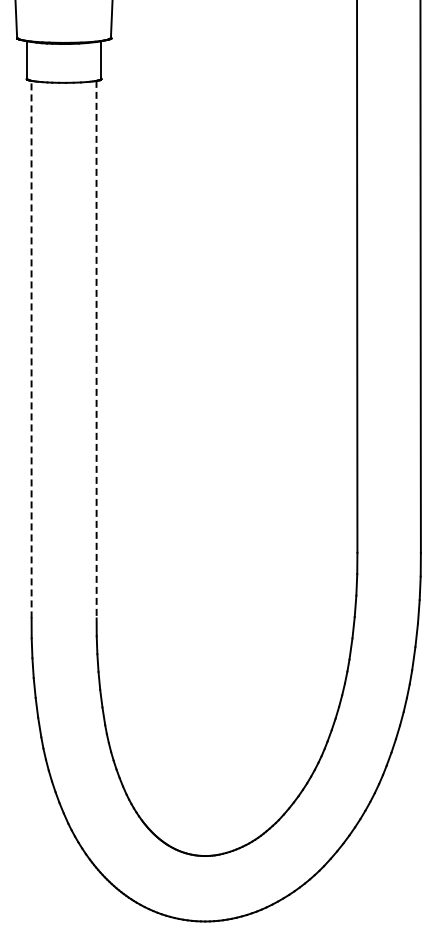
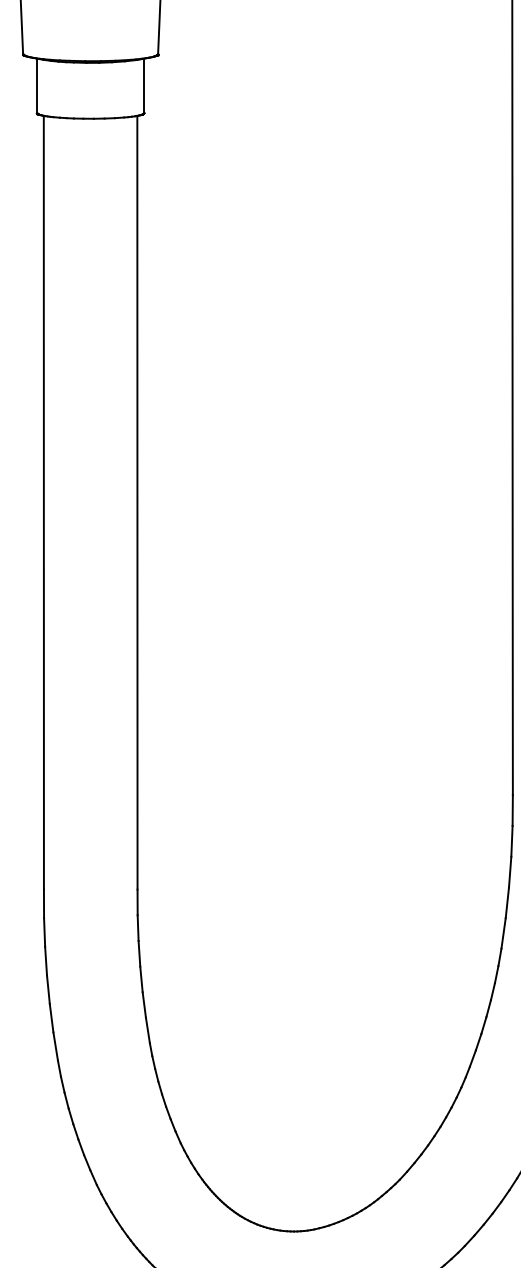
line: (31, 349) -> (43, 502), dashed -> solid
line: (96, 349) -> (137, 502), dashed -> solid

